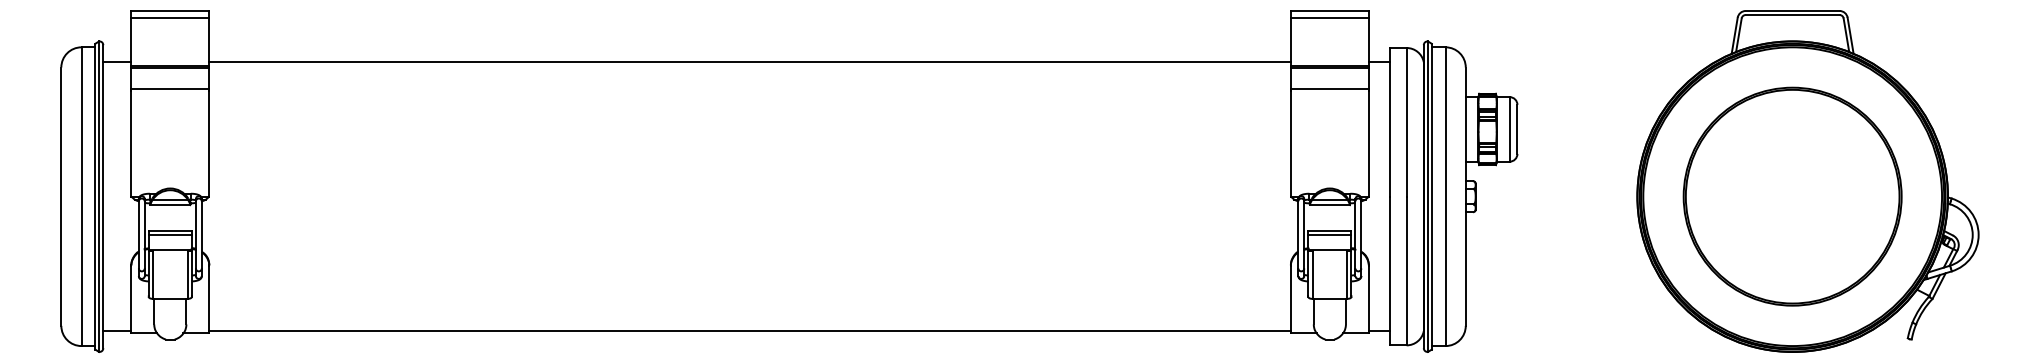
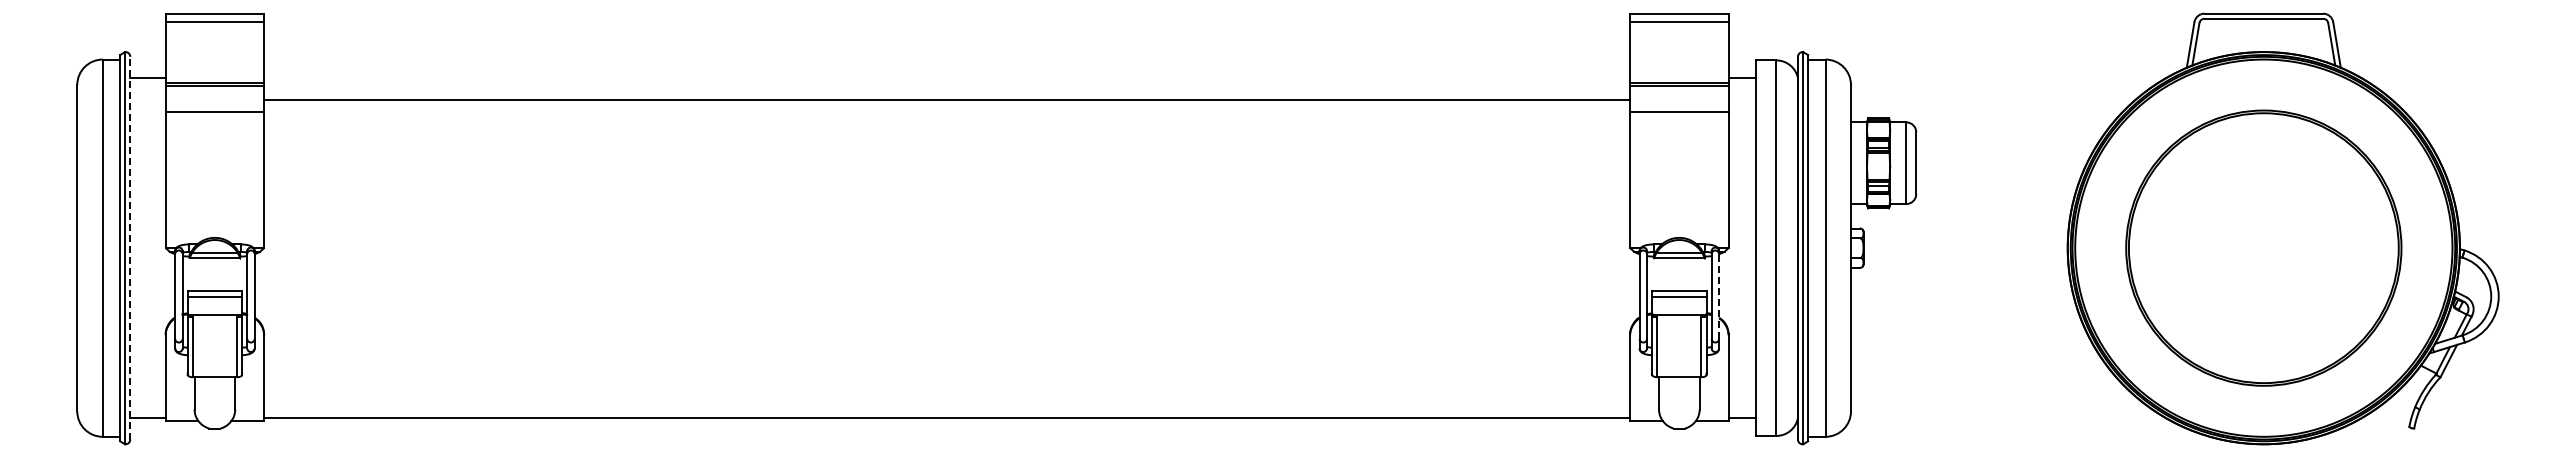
line: (750, 62) -> (947, 100), moved
line: (103, 196) -> (130, 247), solid -> dashed
line: (1361, 234) -> (1719, 296), solid -> dashed

